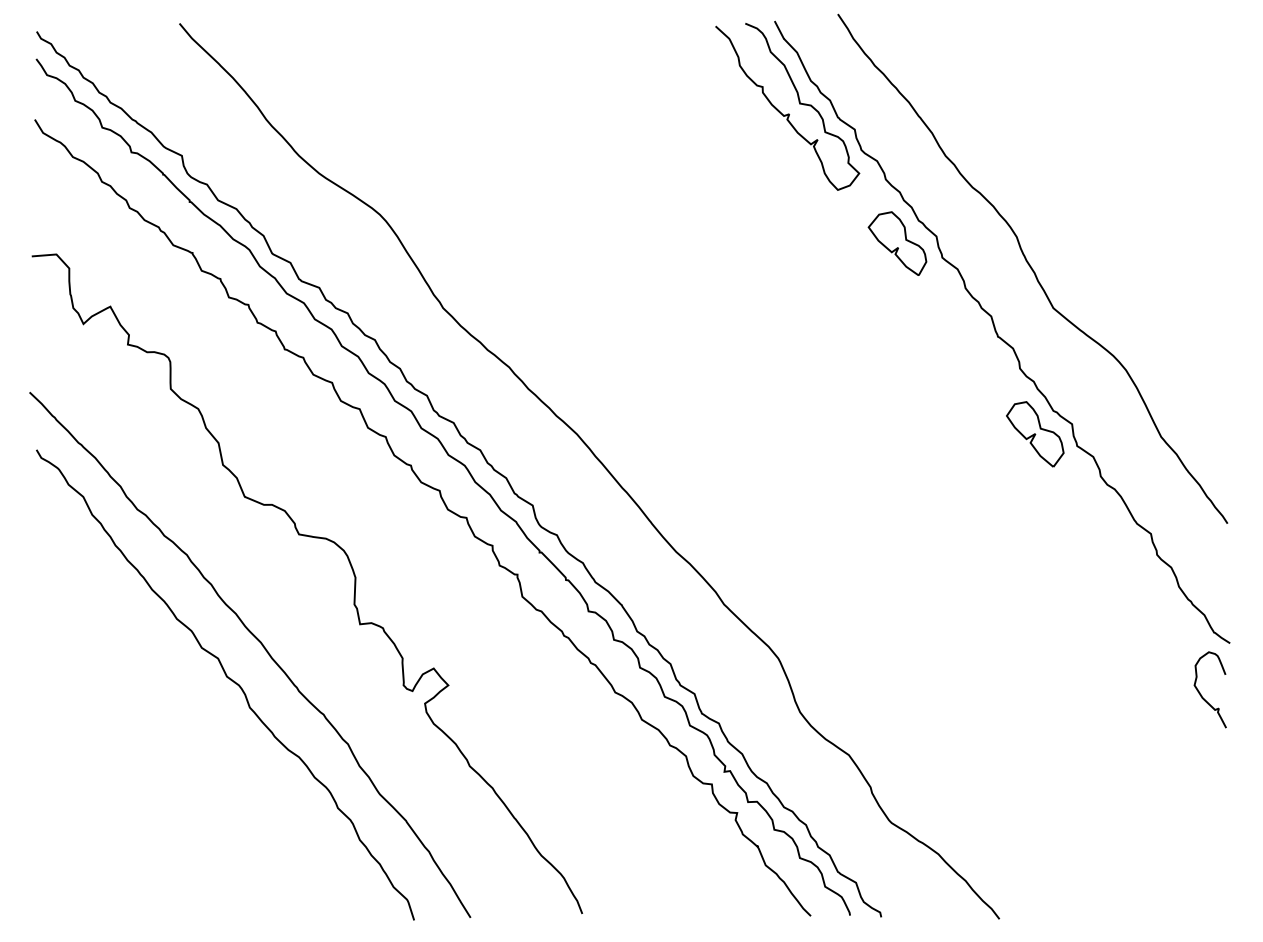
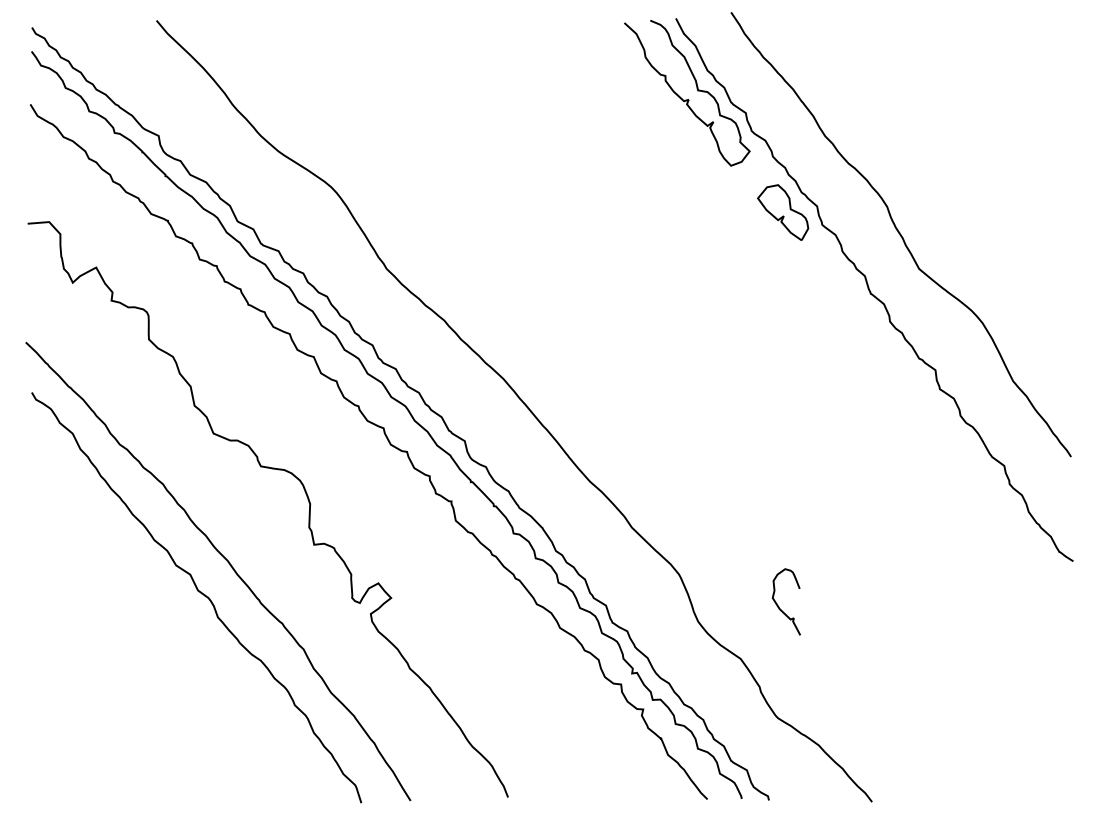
part: (1035, 434) -> (903, 379), removed
curve: (1202, 695) -> (779, 606), moved

